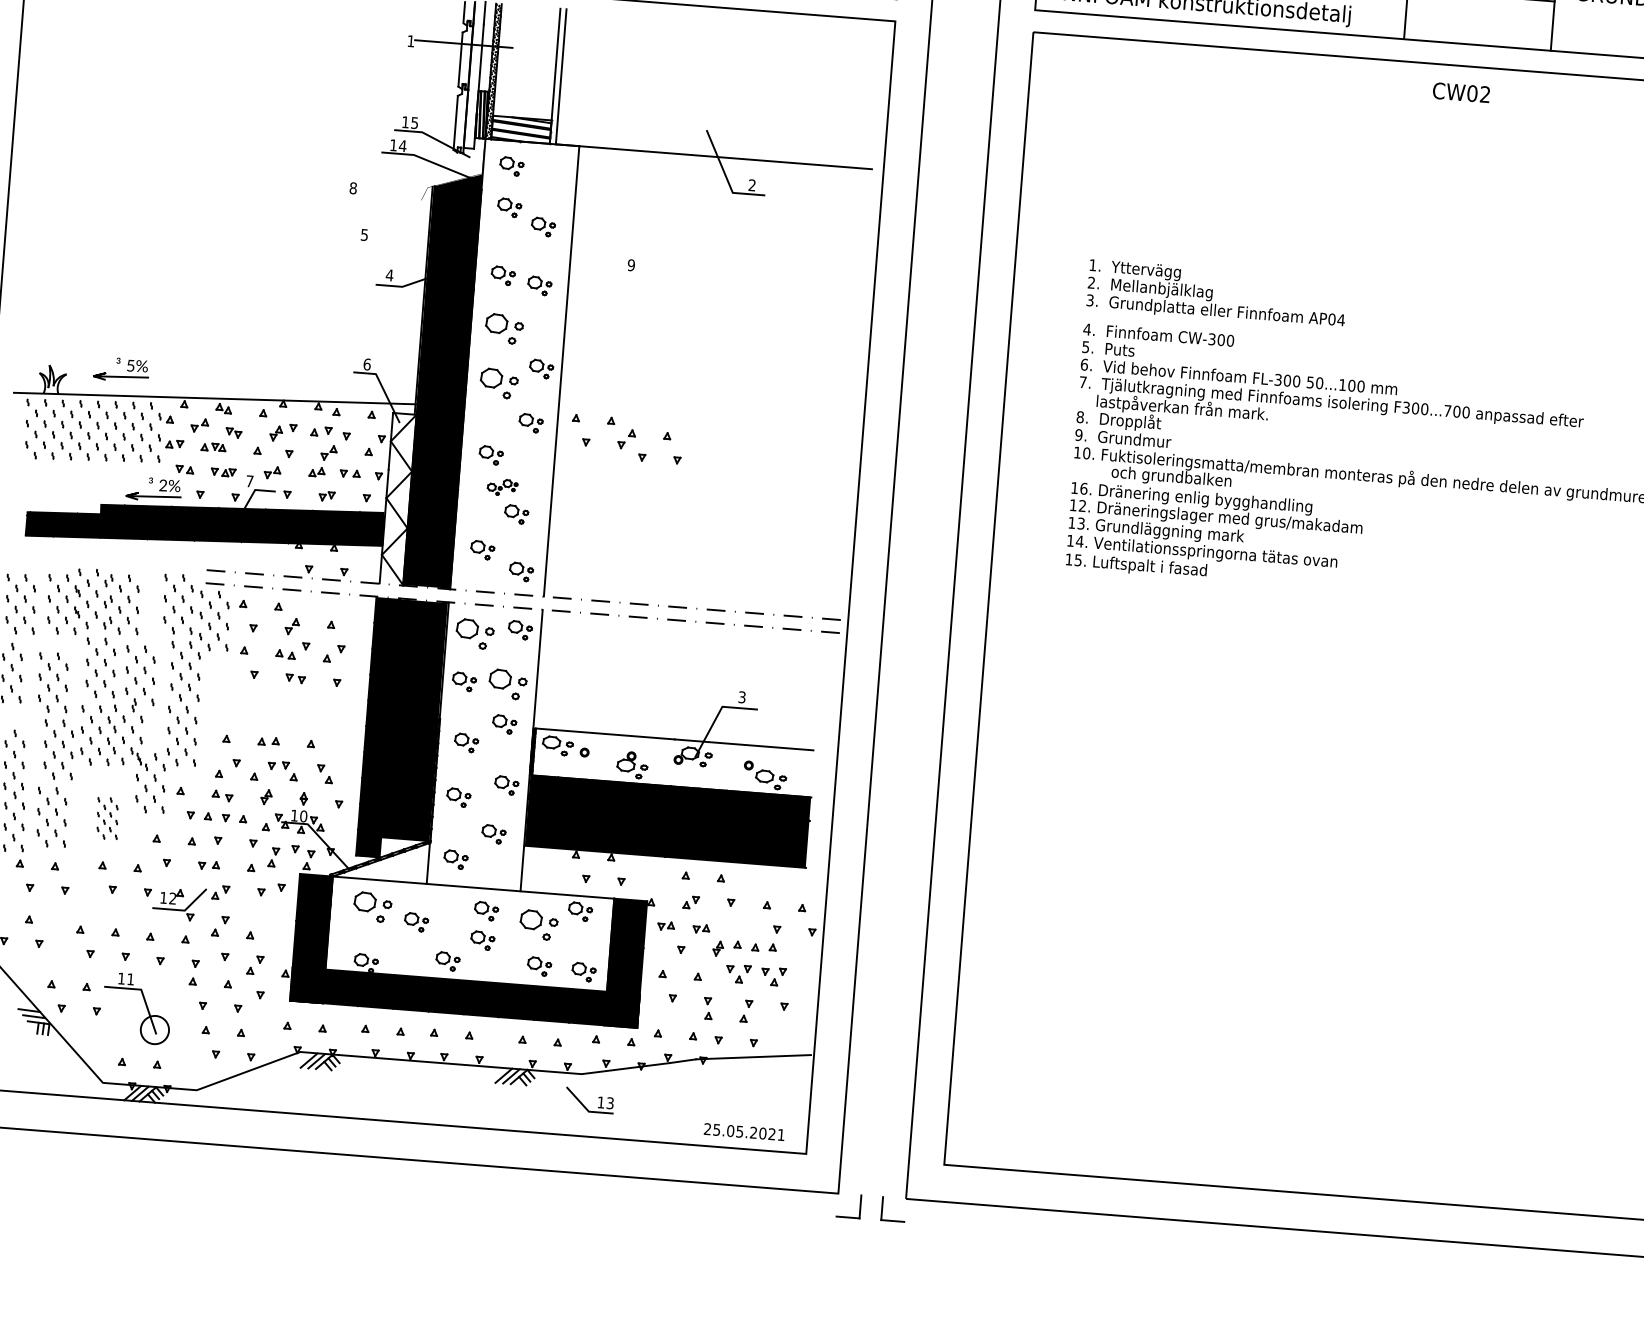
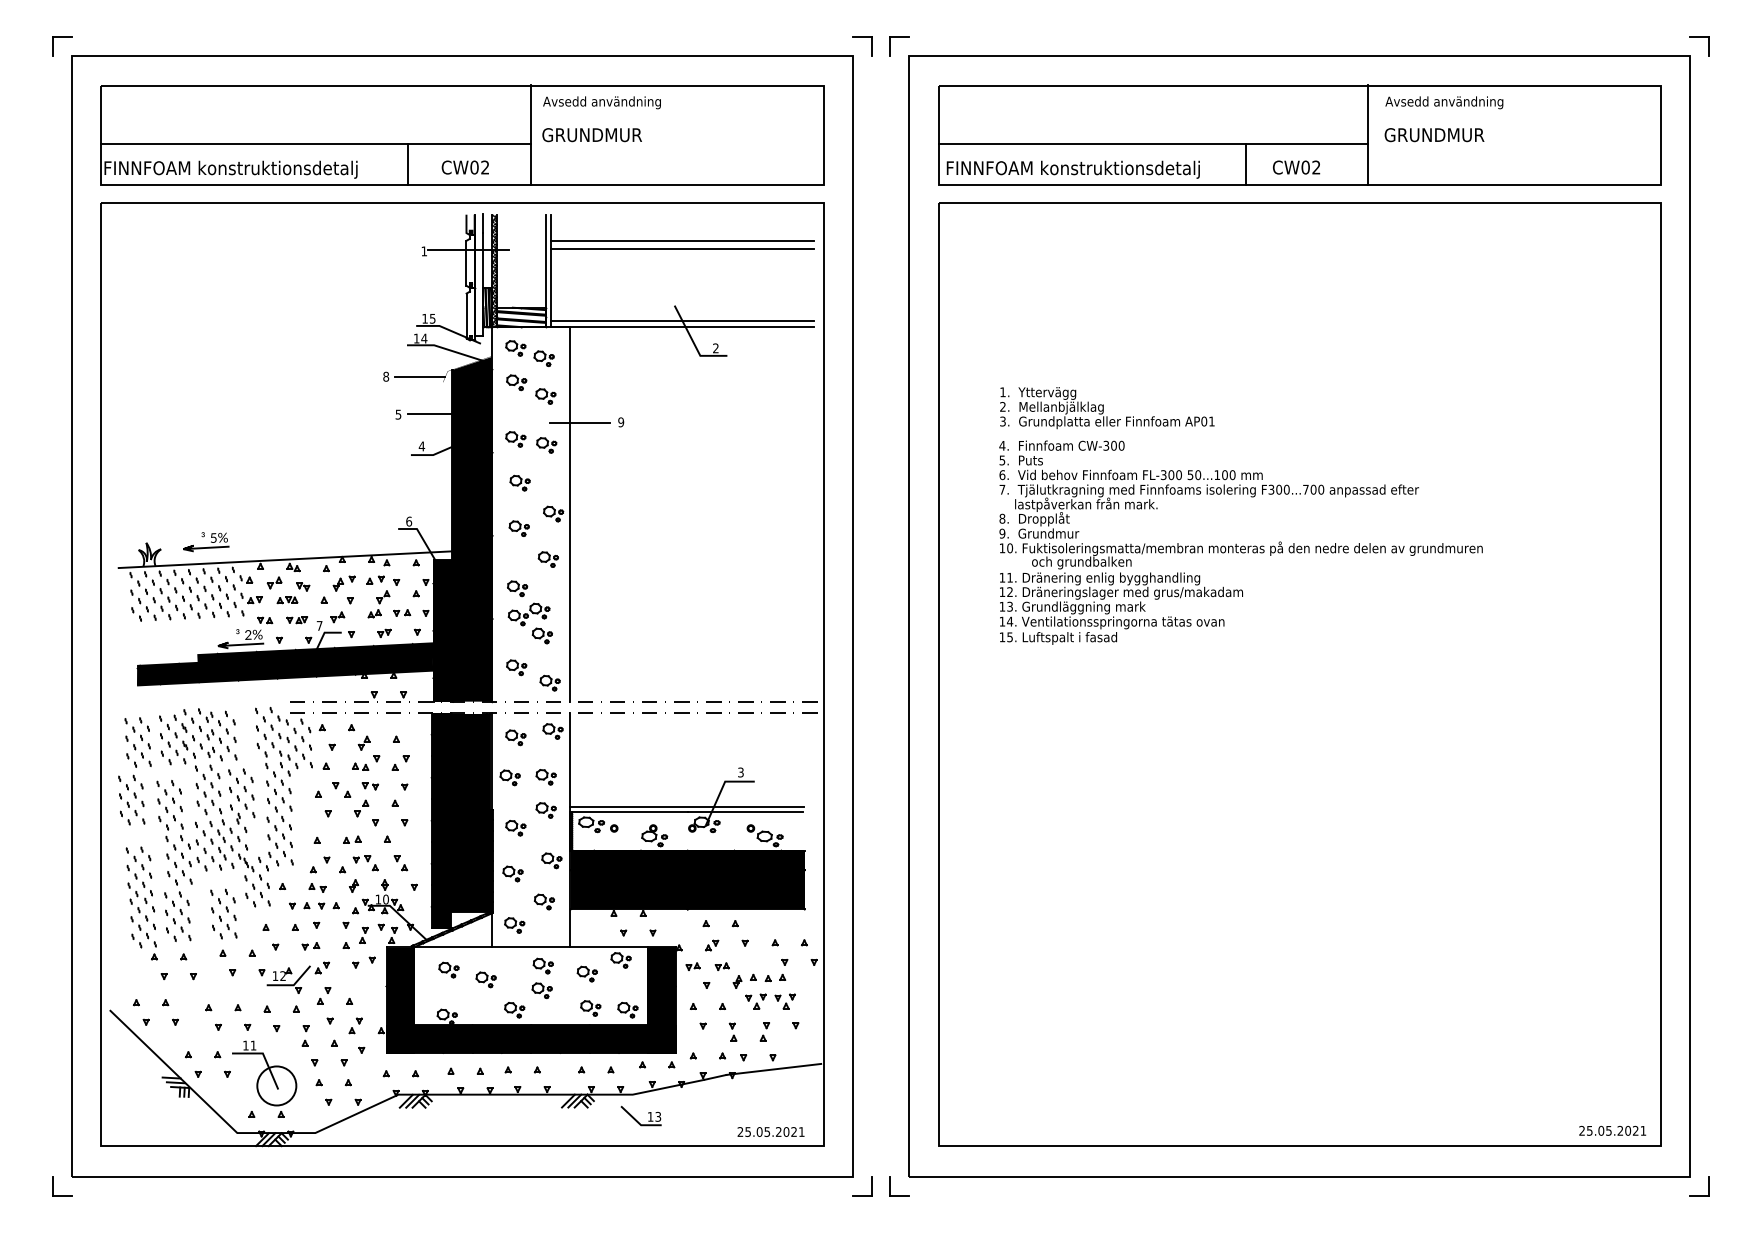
line: (720, 53) -> (681, 241), added
line: (720, 63) -> (681, 249), added
text: (1461, 92) -> (1296, 167), moved
line: (713, 149) -> (681, 321), added
part: (544, 181) -> (543, 358), added
line: (393, 192) -> (419, 377), added
line: (403, 236) -> (430, 413), added
line: (581, 261) -> (579, 422), added
text: (1340, 320) -> (1211, 421), AP04 -> AP01
part: (503, 327) -> (519, 482), size x0.62
part: (497, 383) -> (518, 528), size x0.62
part: (626, 439) -> (361, 808), moved
part: (501, 487) -> (528, 614), size x1.67
text: (1084, 488) -> (1010, 577), 16. -> 11.
fill: (397, 498) -> (442, 630), added
part: (474, 633) -> (515, 737), size x0.62
part: (506, 684) -> (545, 777), size x0.62
line: (673, 733) -> (686, 806), added
part: (107, 817) -> (223, 913), size x1.43
part: (372, 906) -> (448, 969), size x0.62
part: (537, 924) -> (586, 973), size x0.62
circle: (154, 1029) -> (276, 1085), size x1.67

